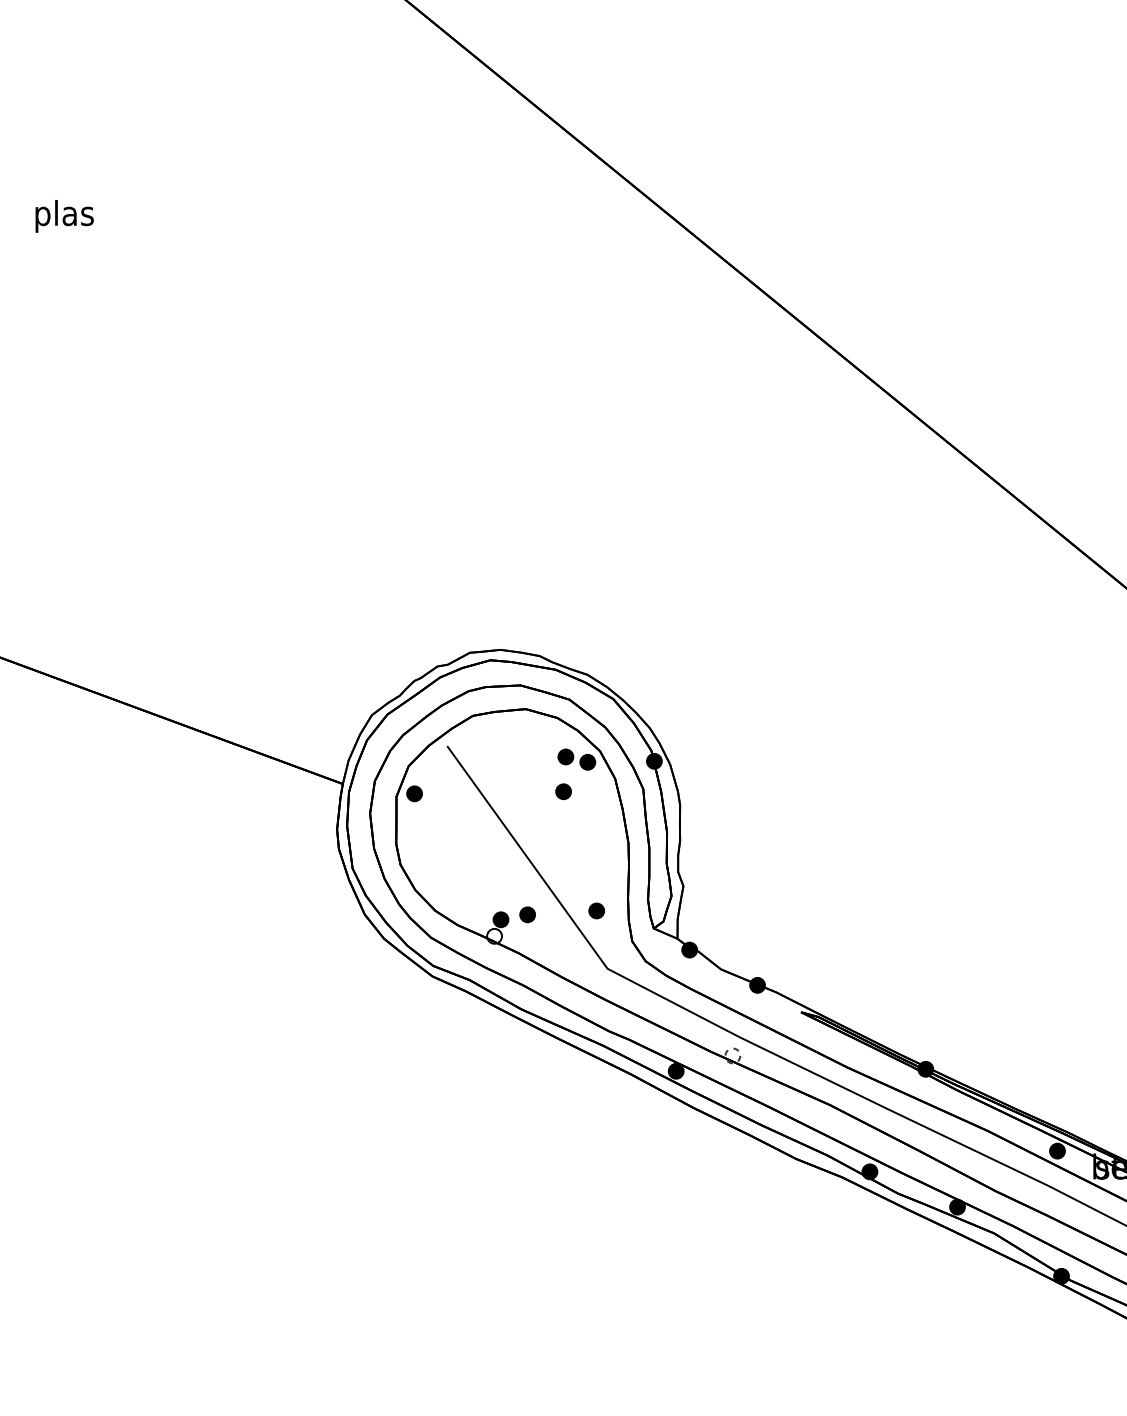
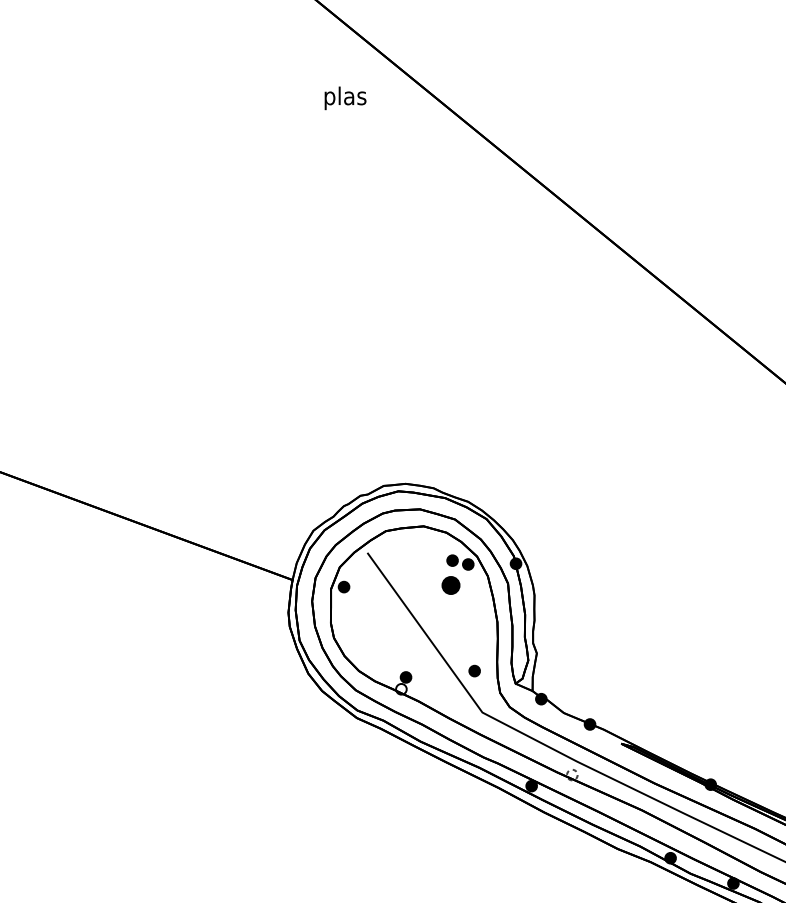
text: (64, 216) -> (345, 98), moved
part: (563, 791) -> (450, 585), size x1.6
part: (527, 914) -> (425, 673), removed

